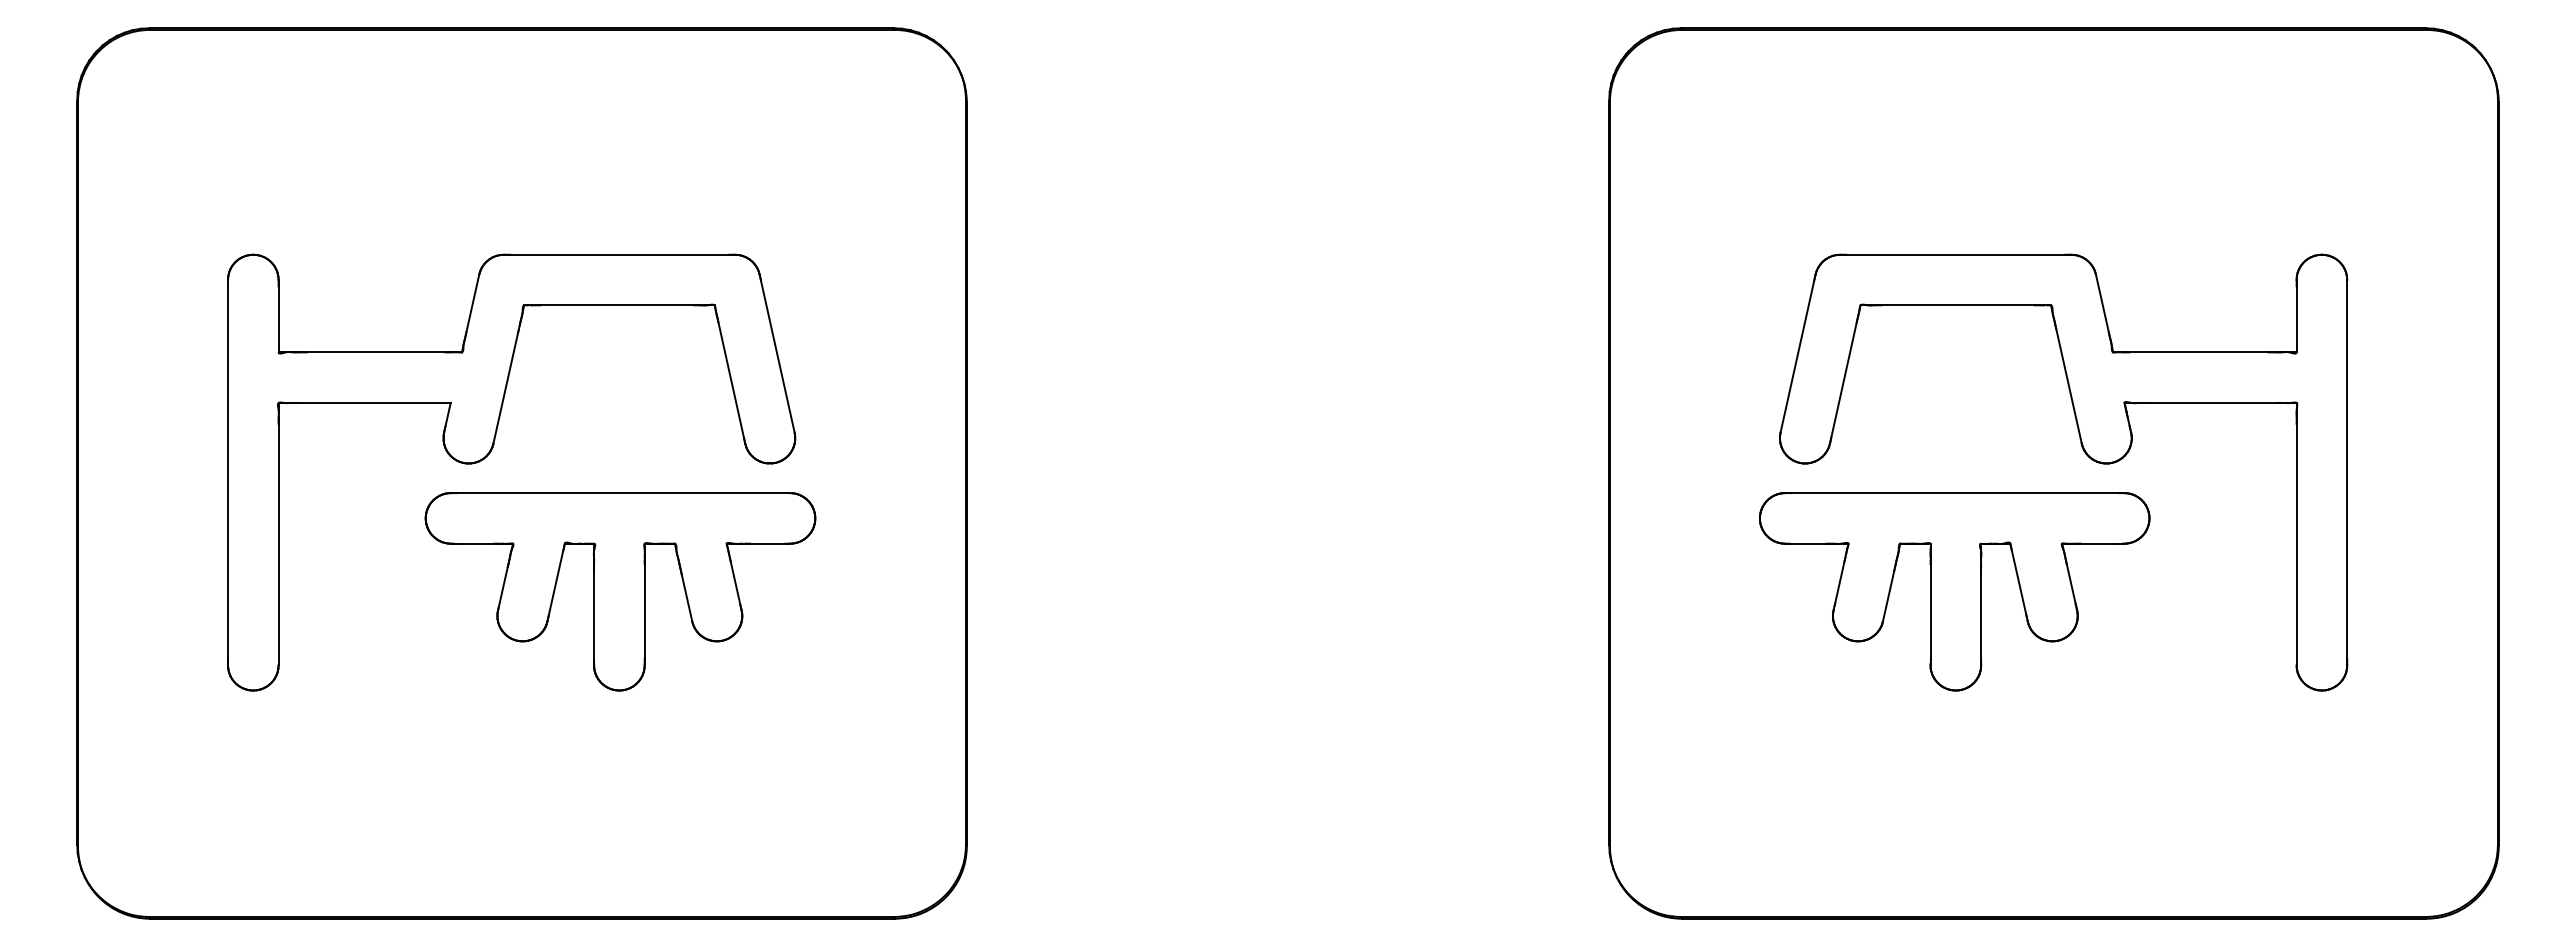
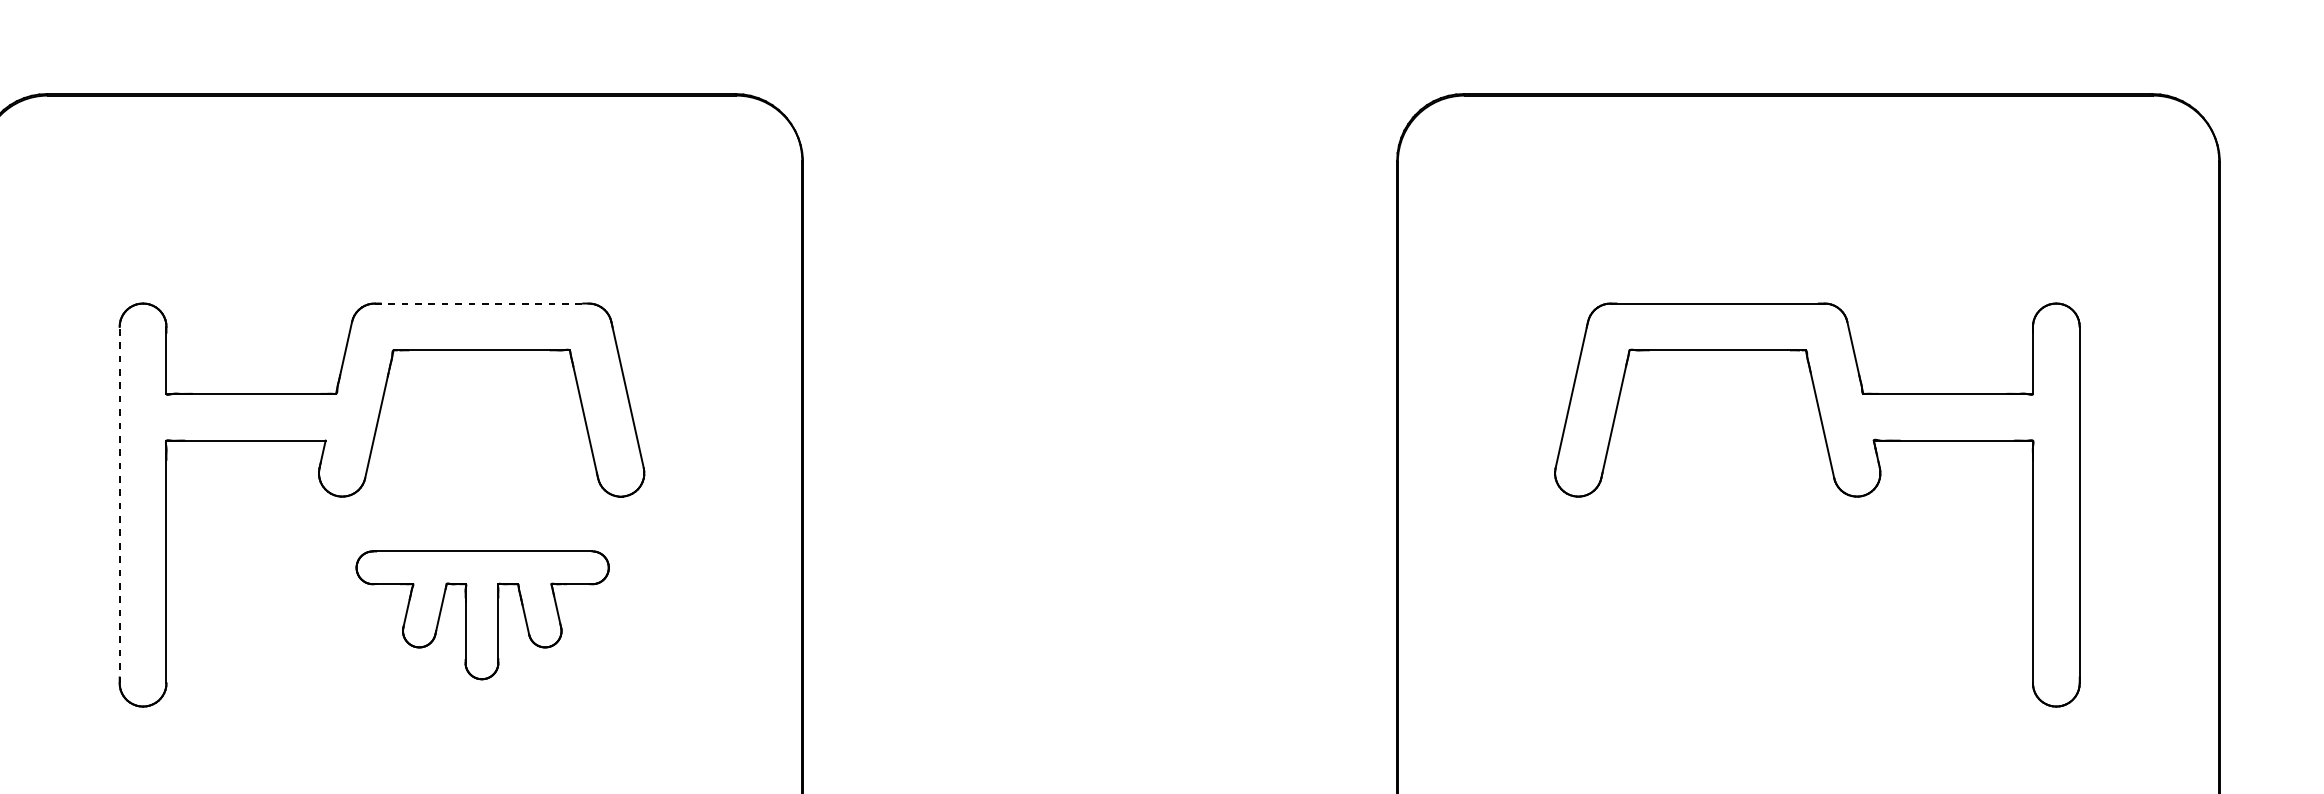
line: (619, 254) -> (481, 303), solid -> dashed
line: (228, 472) -> (120, 504), solid -> dashed
part: (620, 591) -> (482, 614), size x0.7
part: (1954, 591) -> (1716, 614), removed

